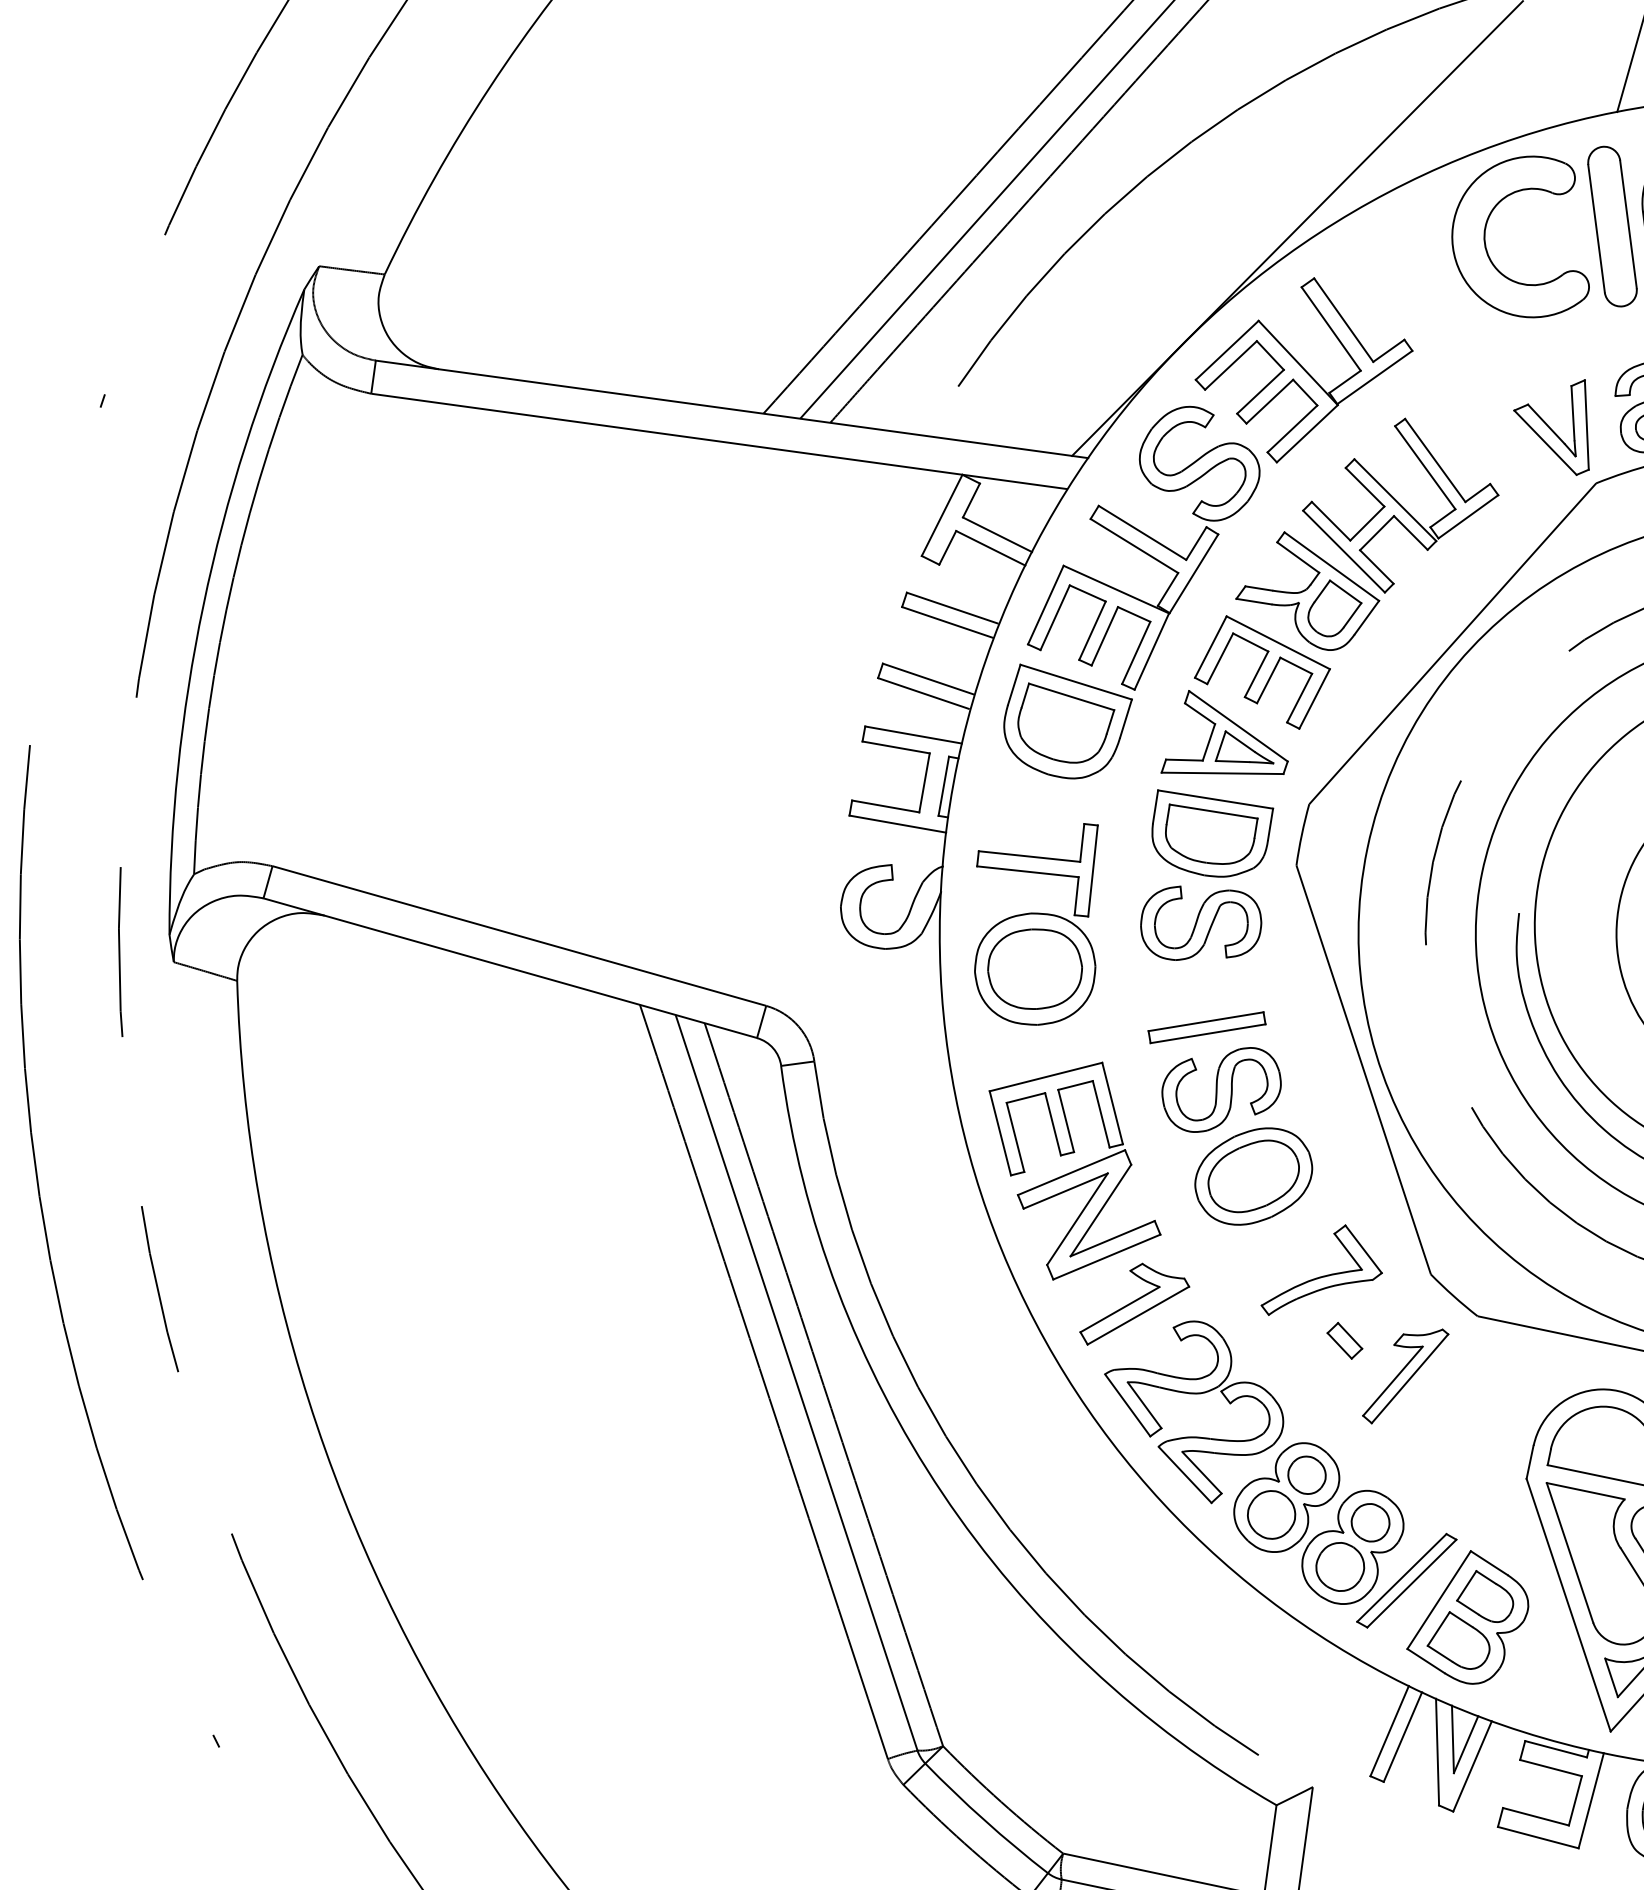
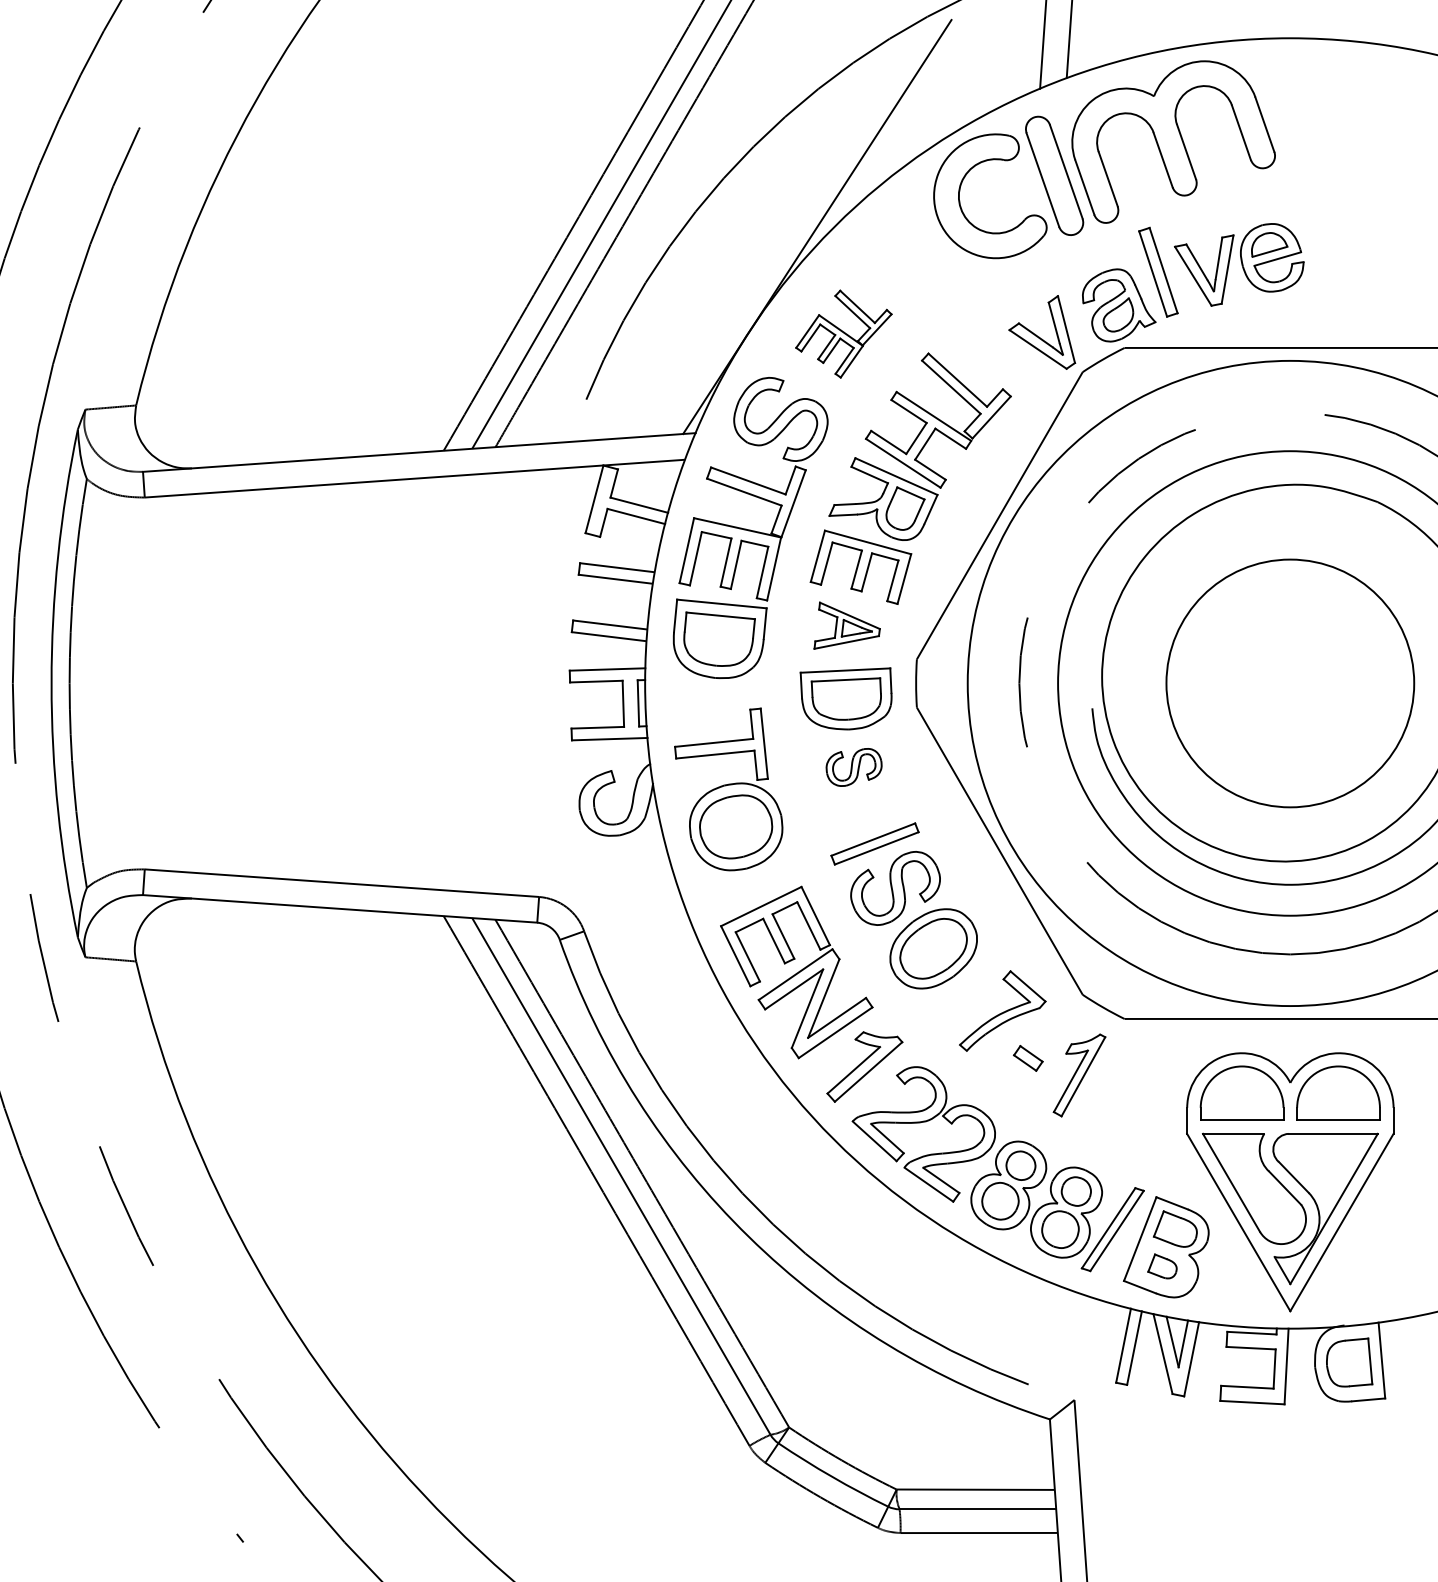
part: (1302, 370) -> (843, 333), size x0.6
part: (1228, 742) -> (846, 625), size x0.7
part: (1200, 924) -> (853, 767), size x0.6
part: (1460, 1640) -> (1162, 1266), size x0.6

